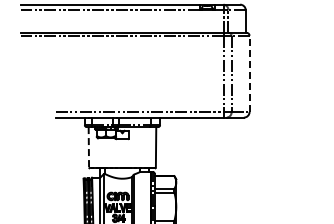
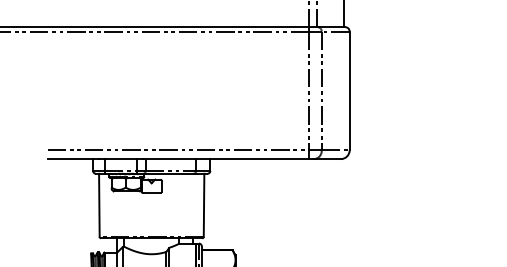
line: (249, 73) -> (349, 90), dashed -> solid
line: (88, 147) -> (98, 205), dashed -> solid

